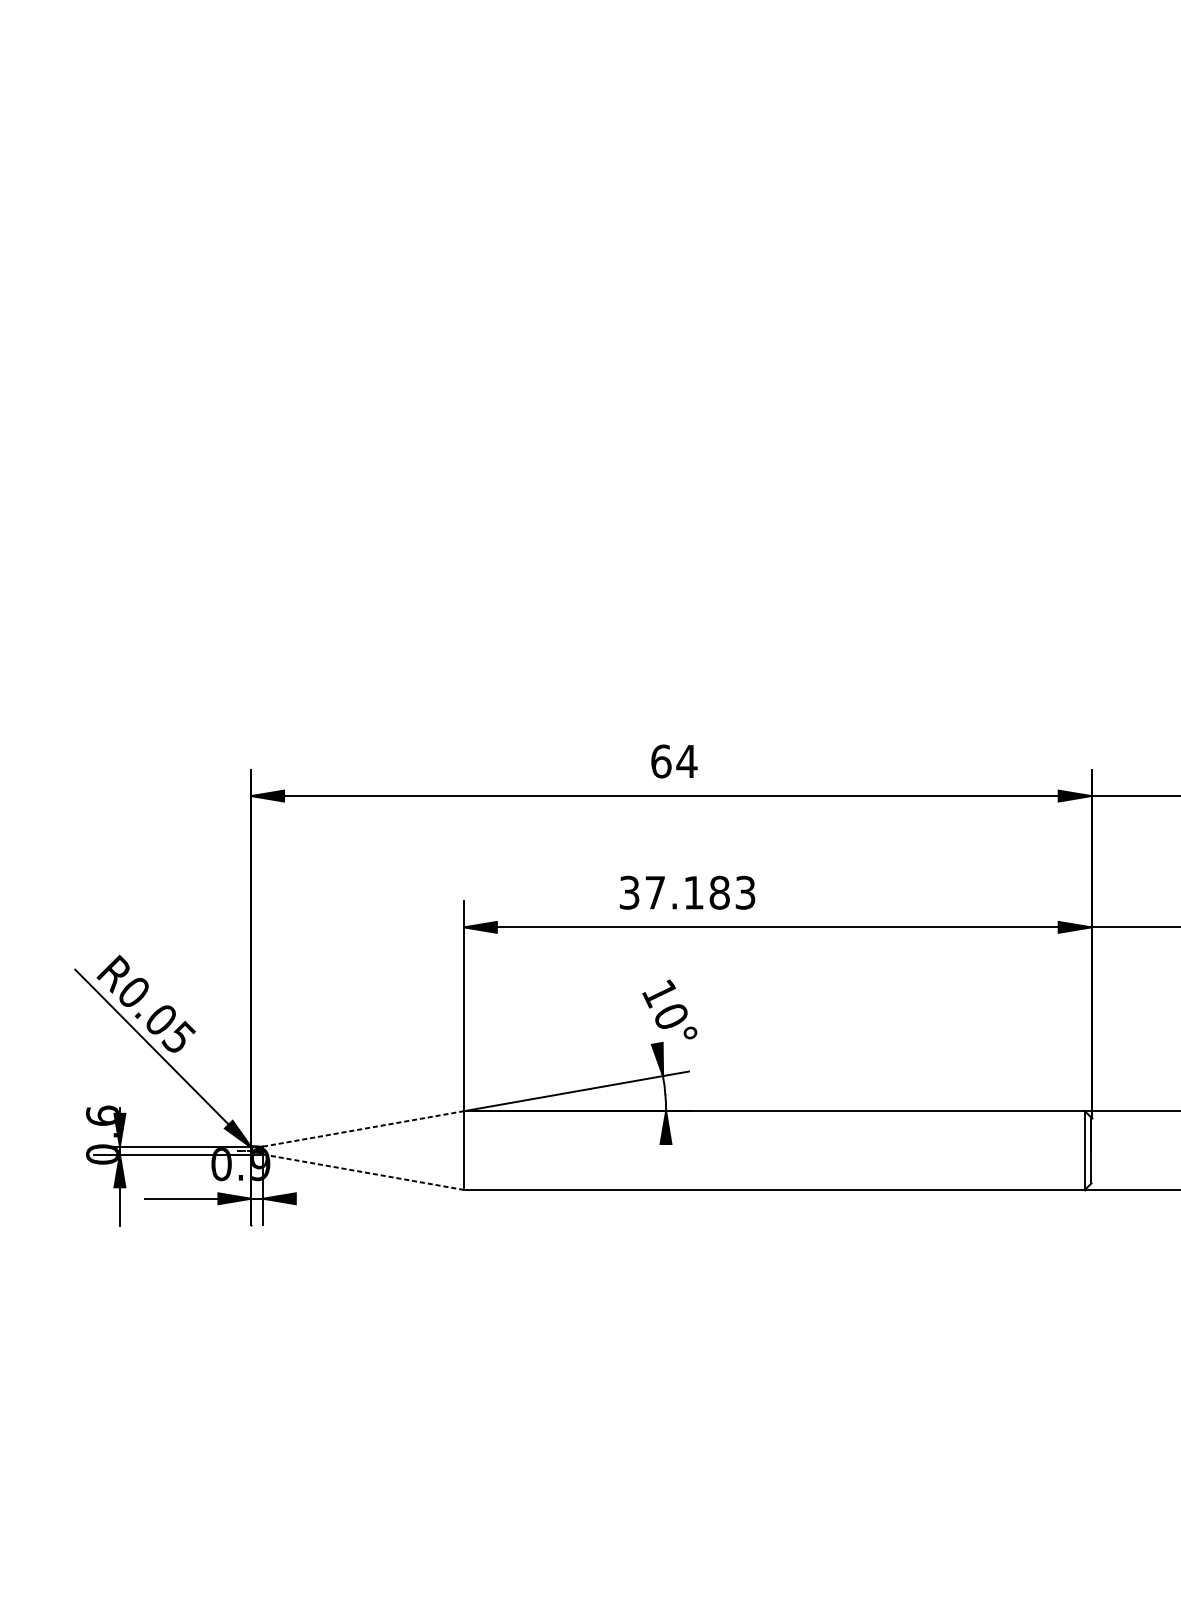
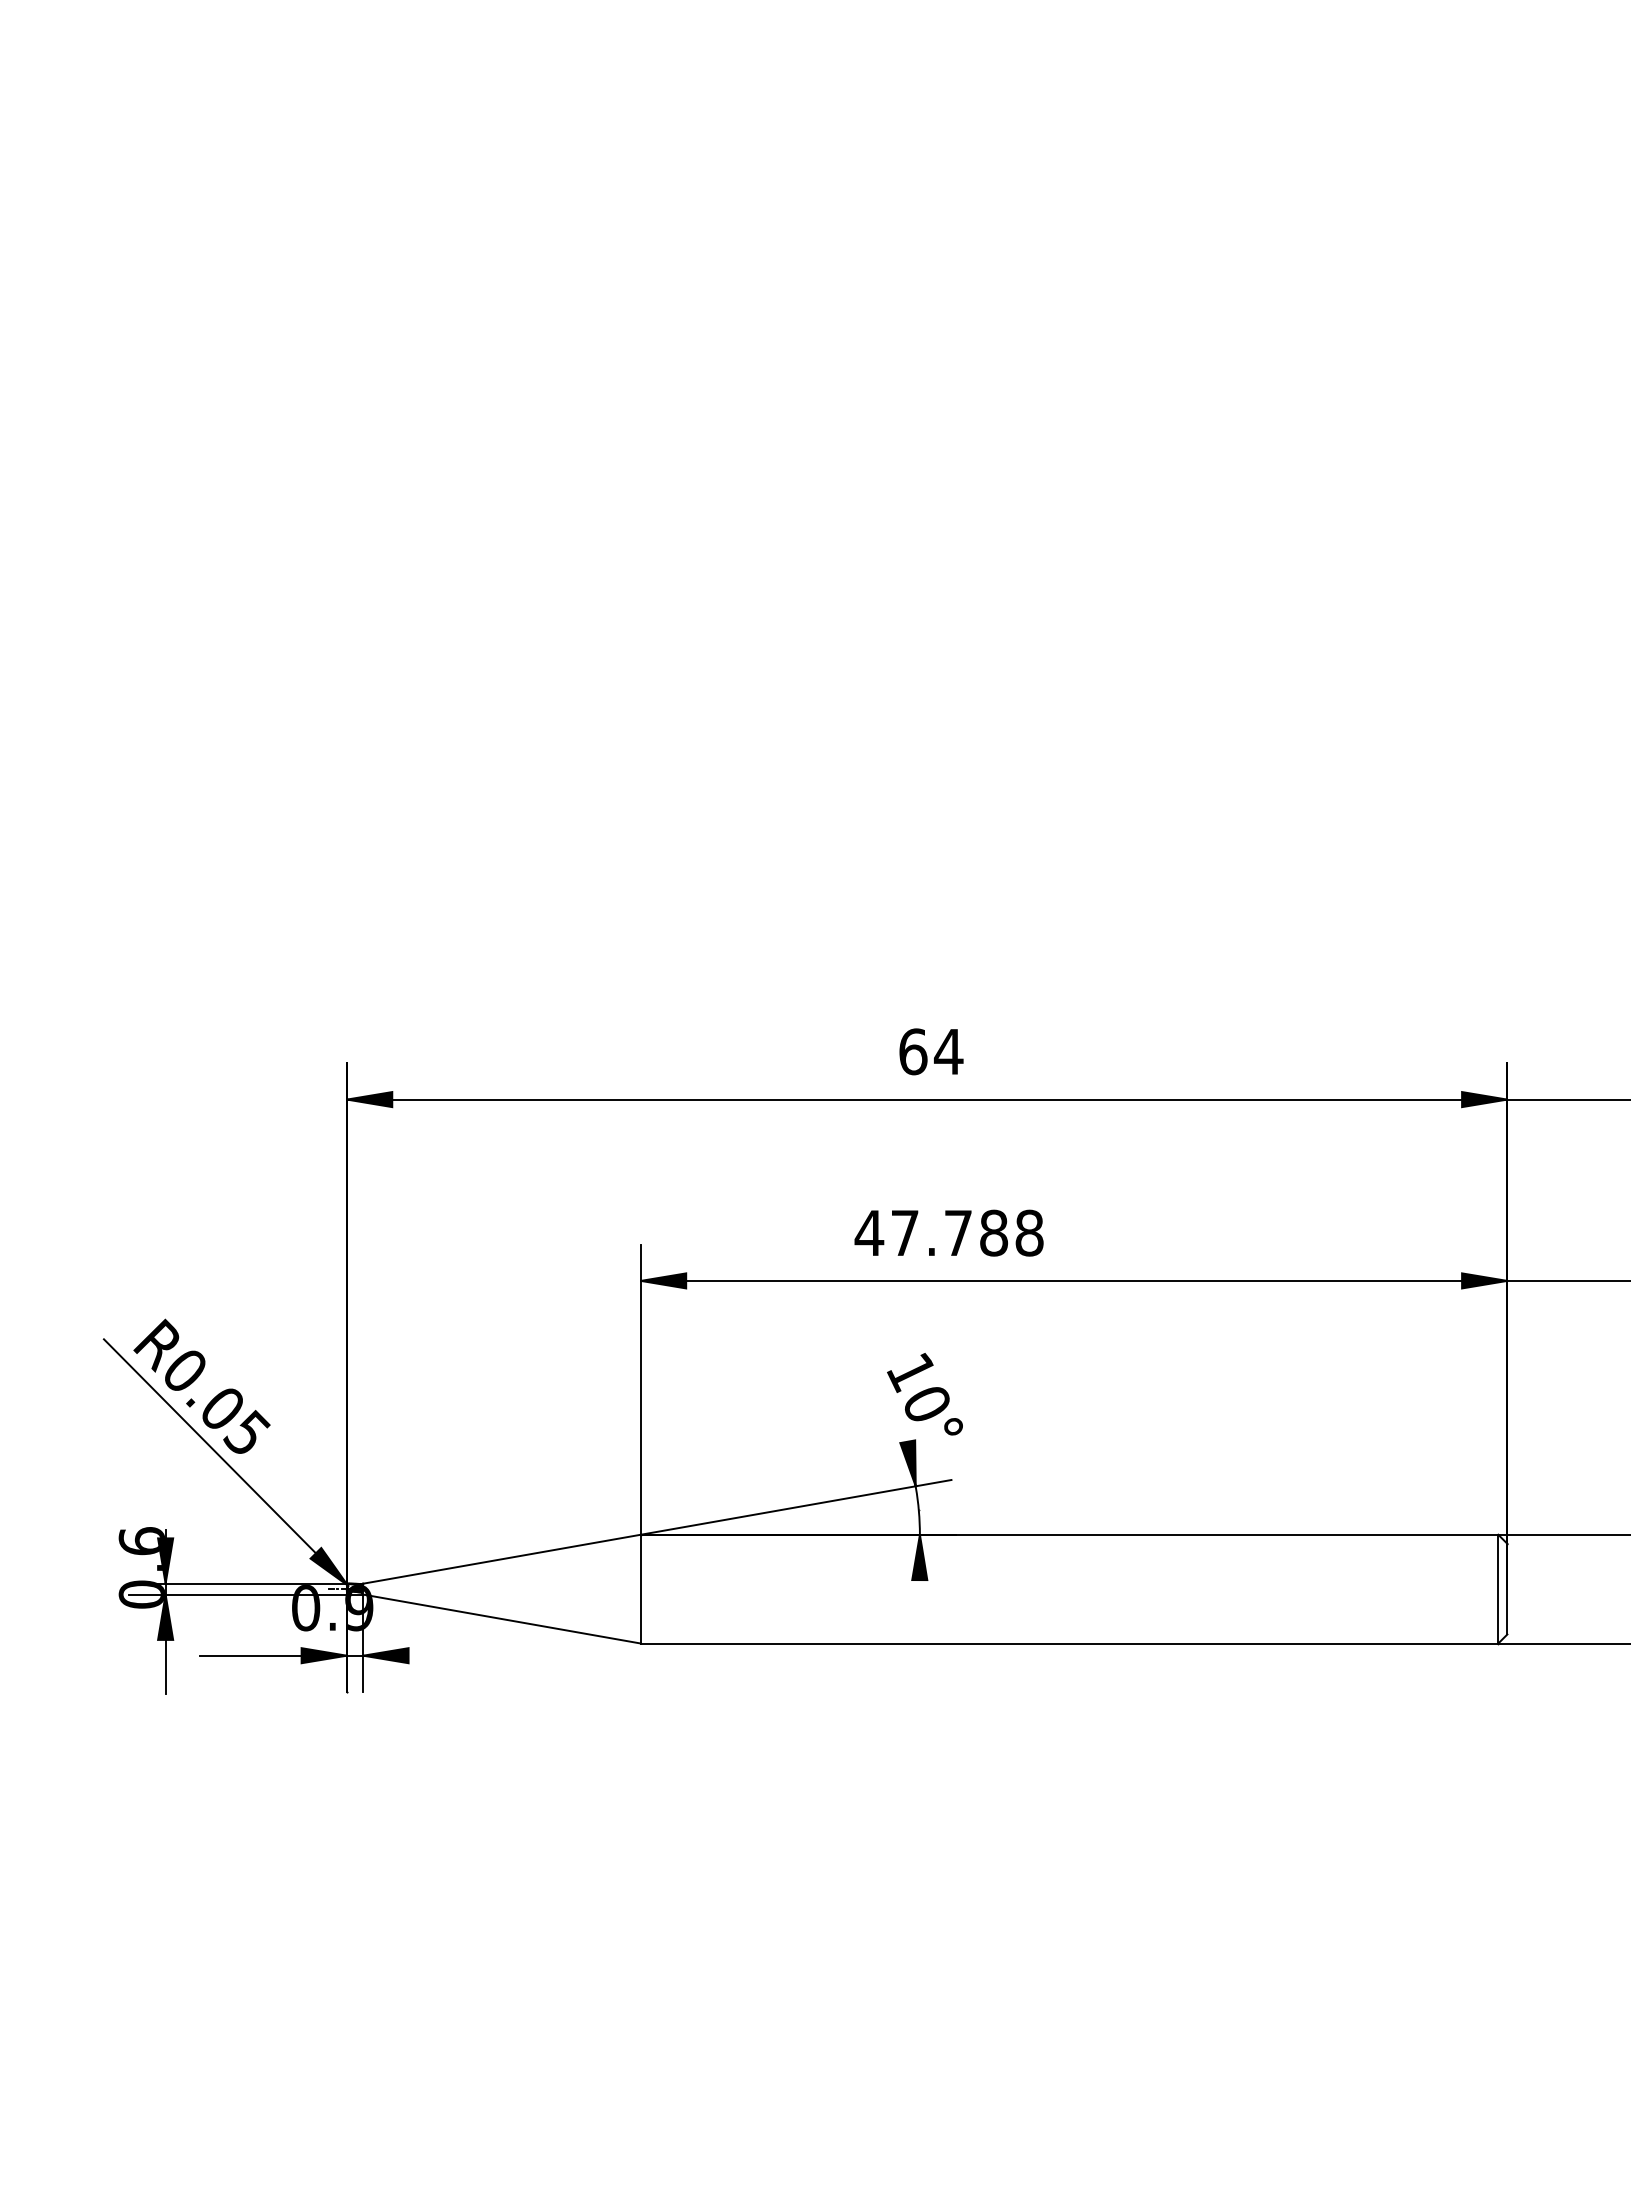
text: (686, 892) -> (948, 1232), 37.183 -> 47.788
line: (363, 1129) -> (502, 1559), dashed -> solid
line: (363, 1172) -> (502, 1619), dashed -> solid

